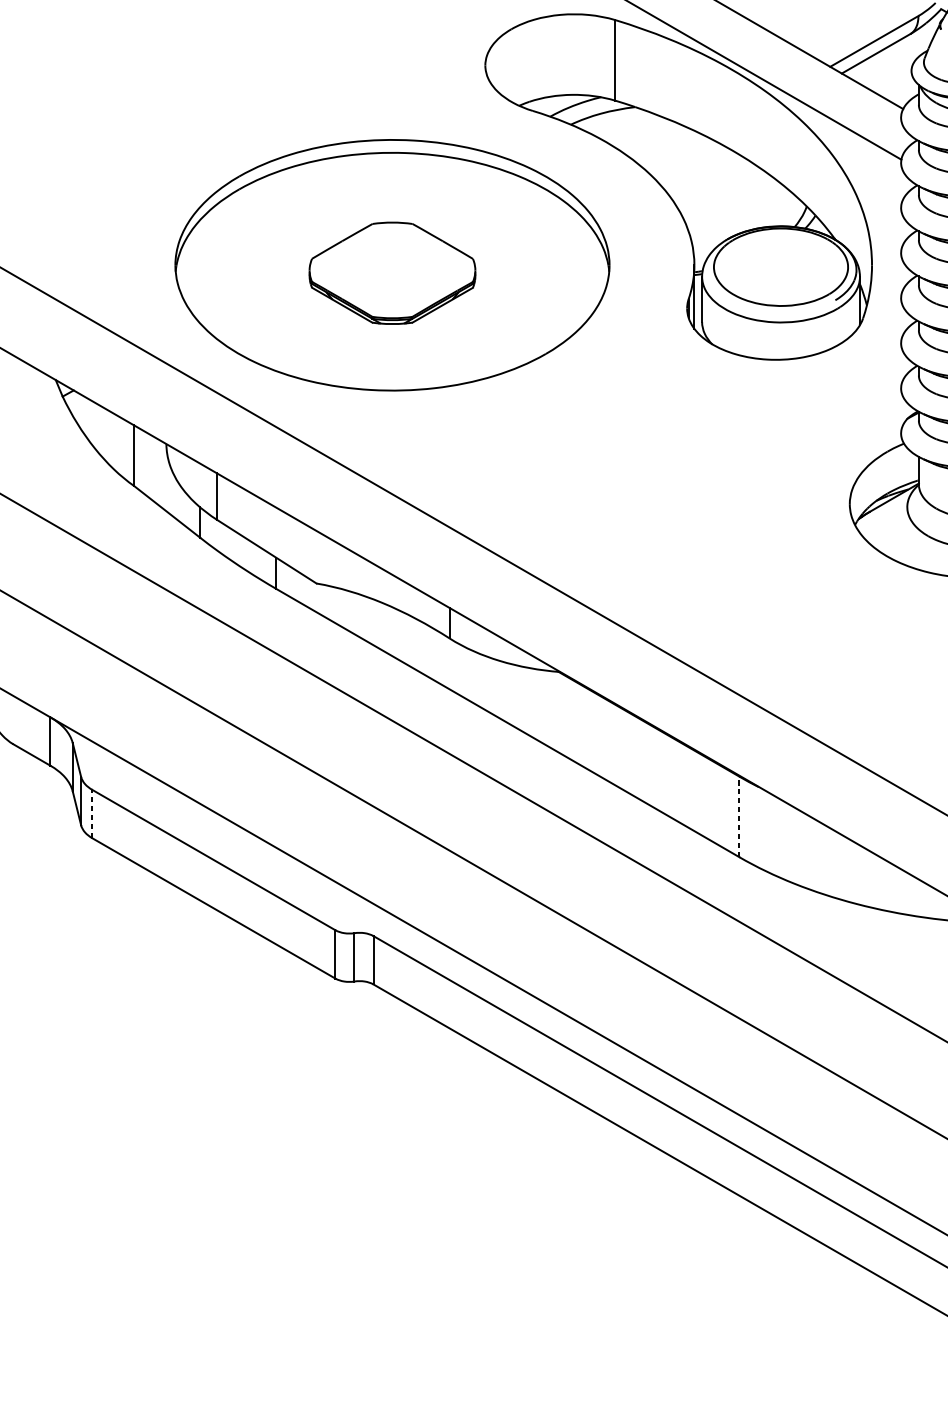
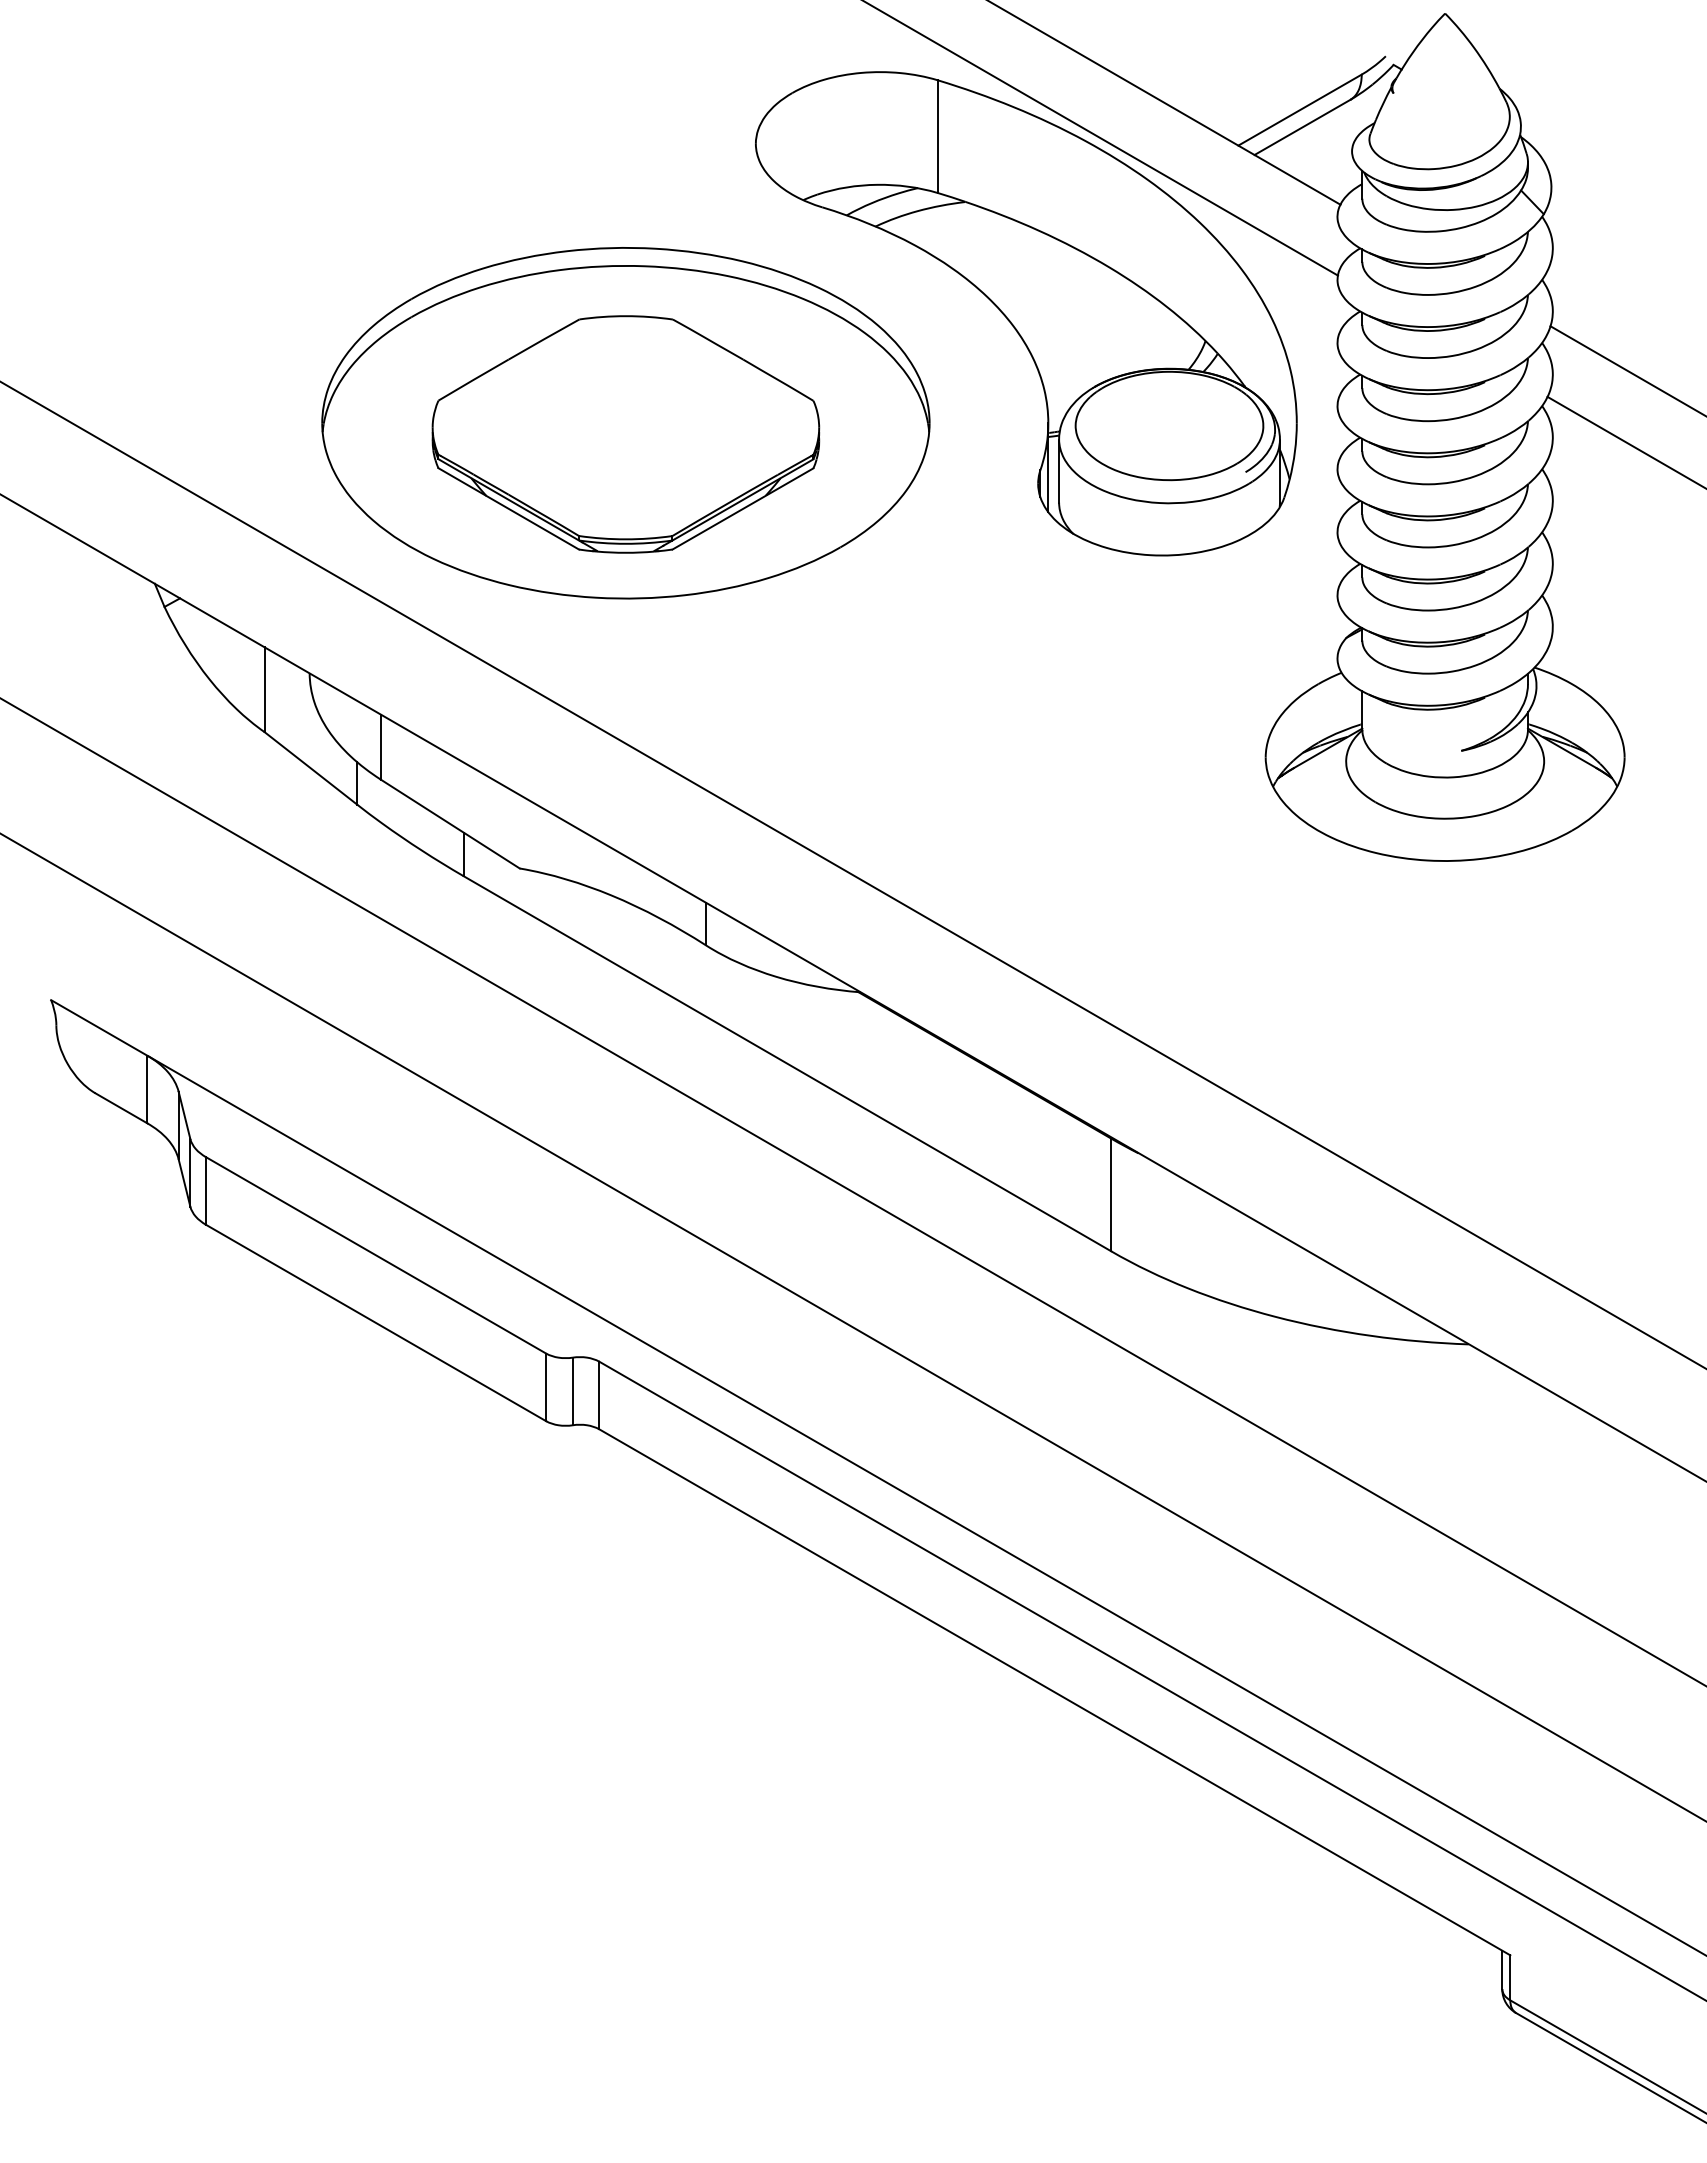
part: (392, 273) -> (625, 434), size x1.67
line: (92, 813) -> (206, 1190), dashed -> solid
line: (739, 816) -> (1111, 1194), dashed -> solid

